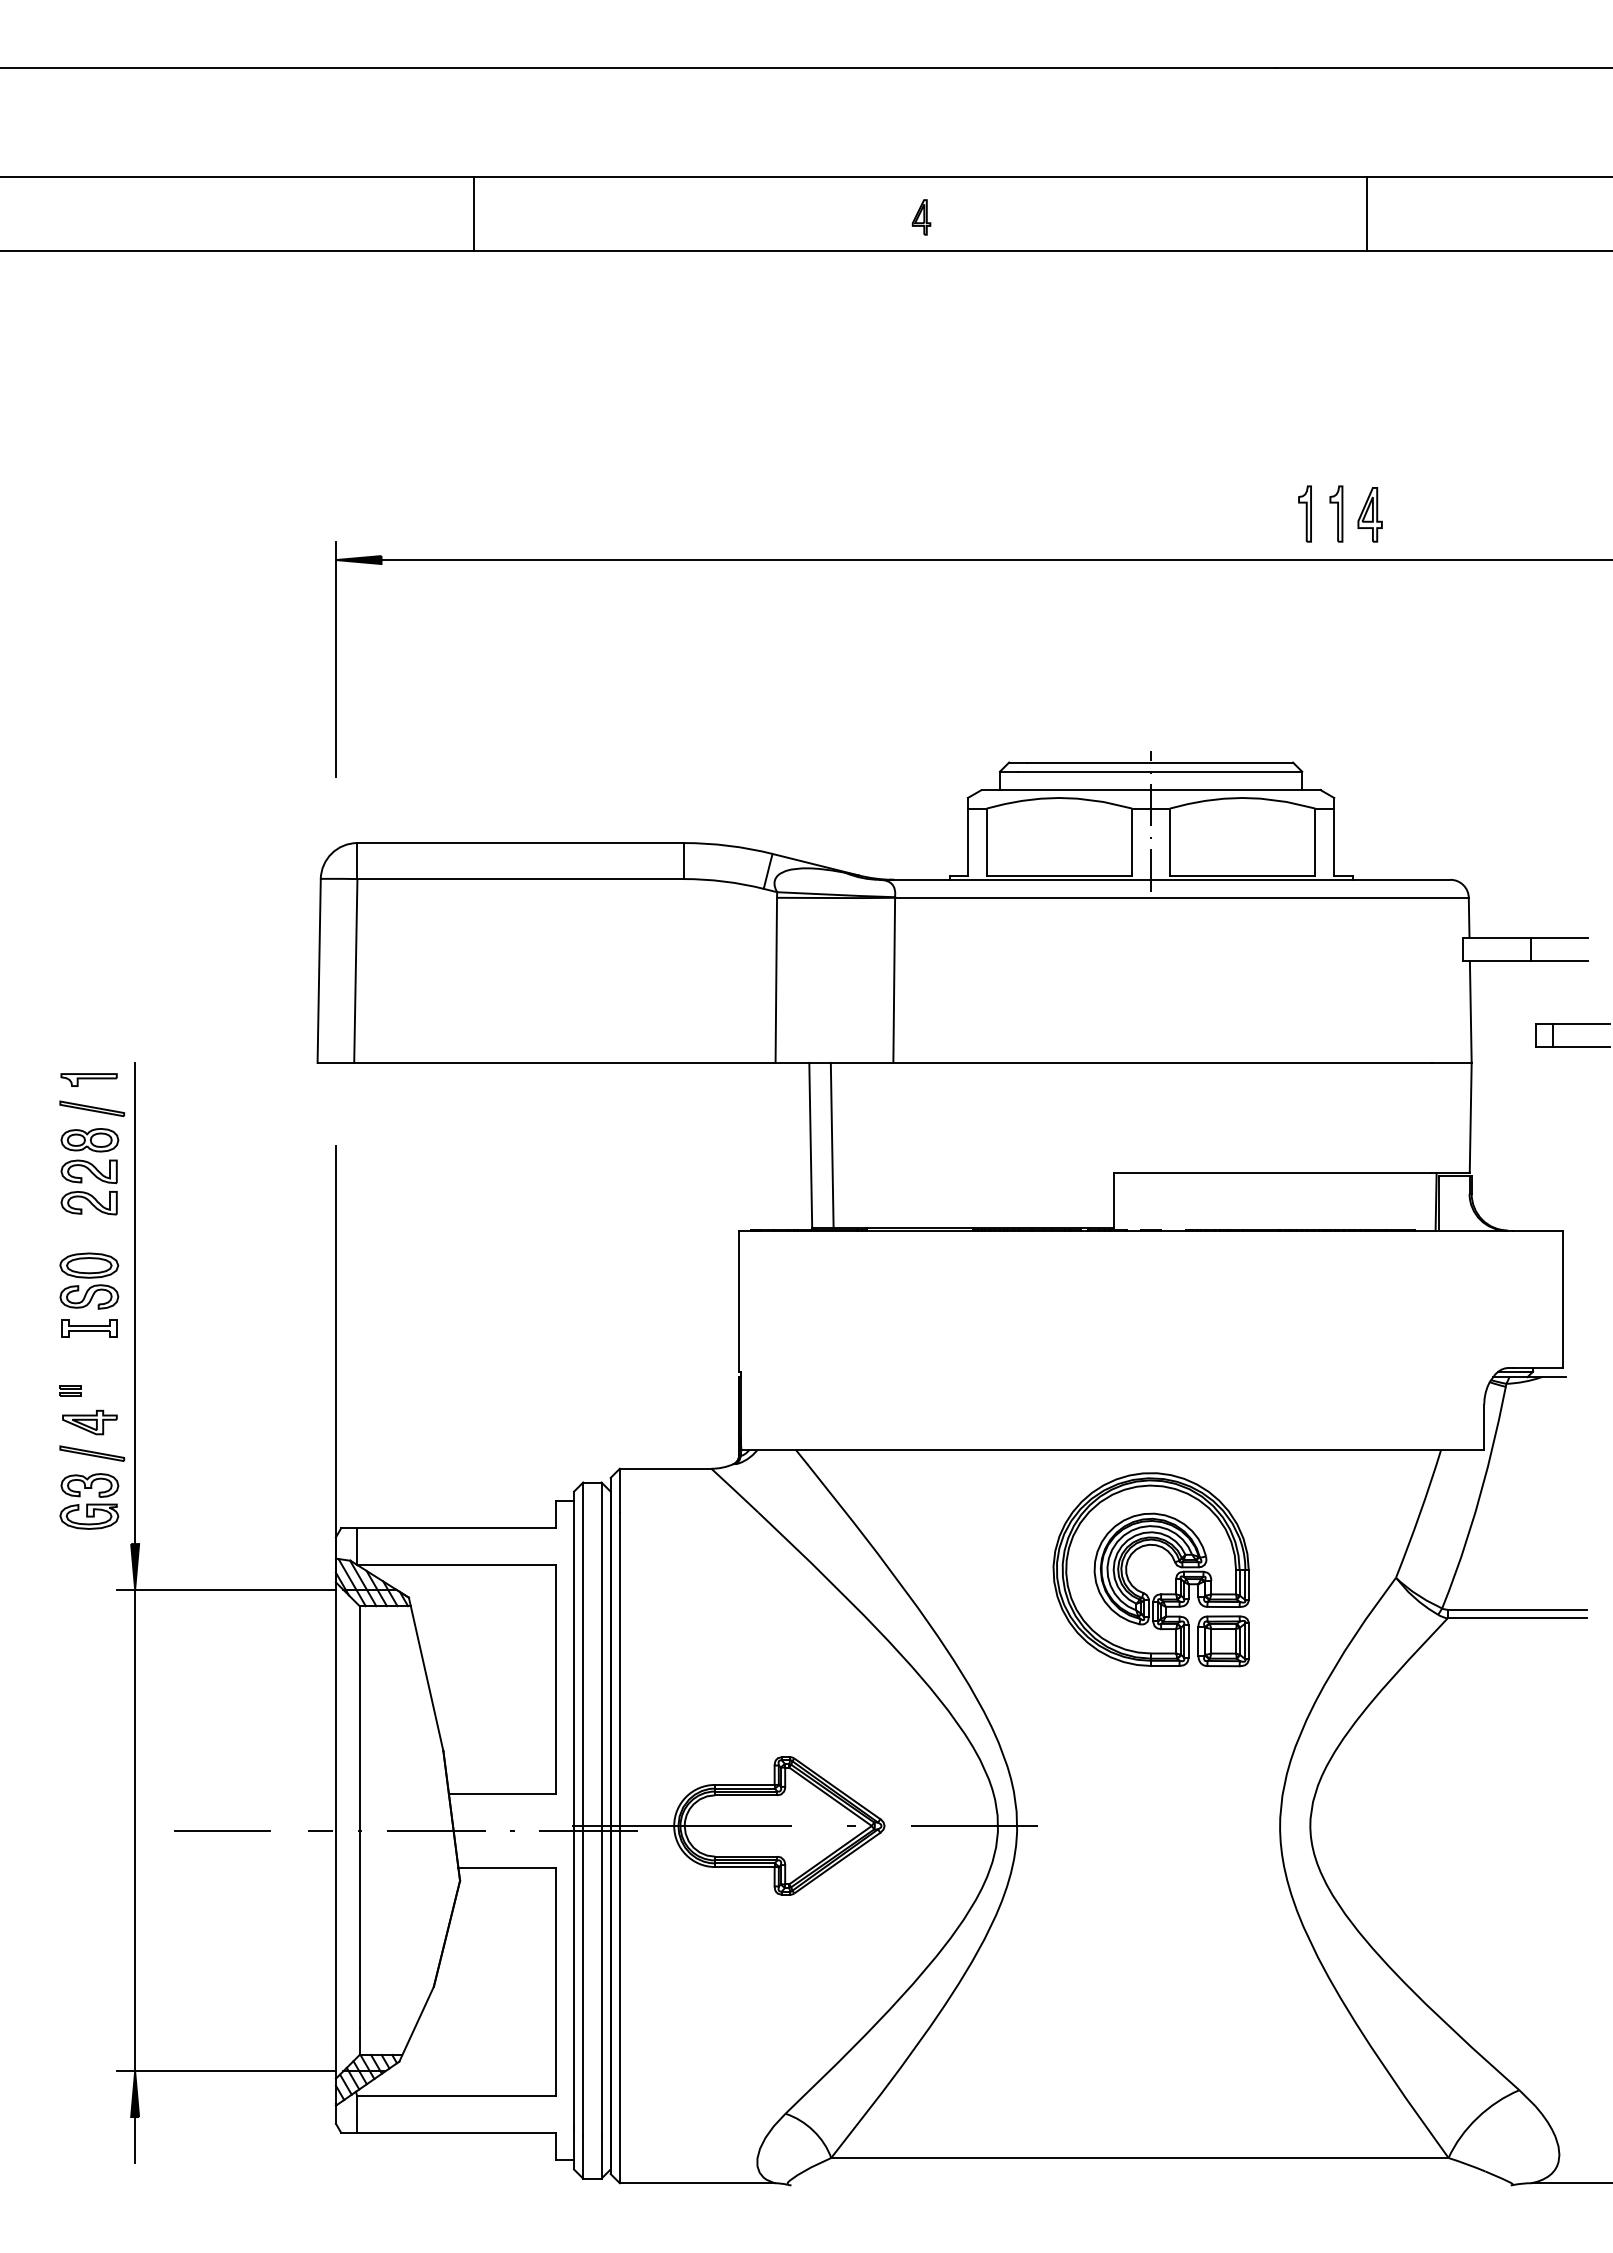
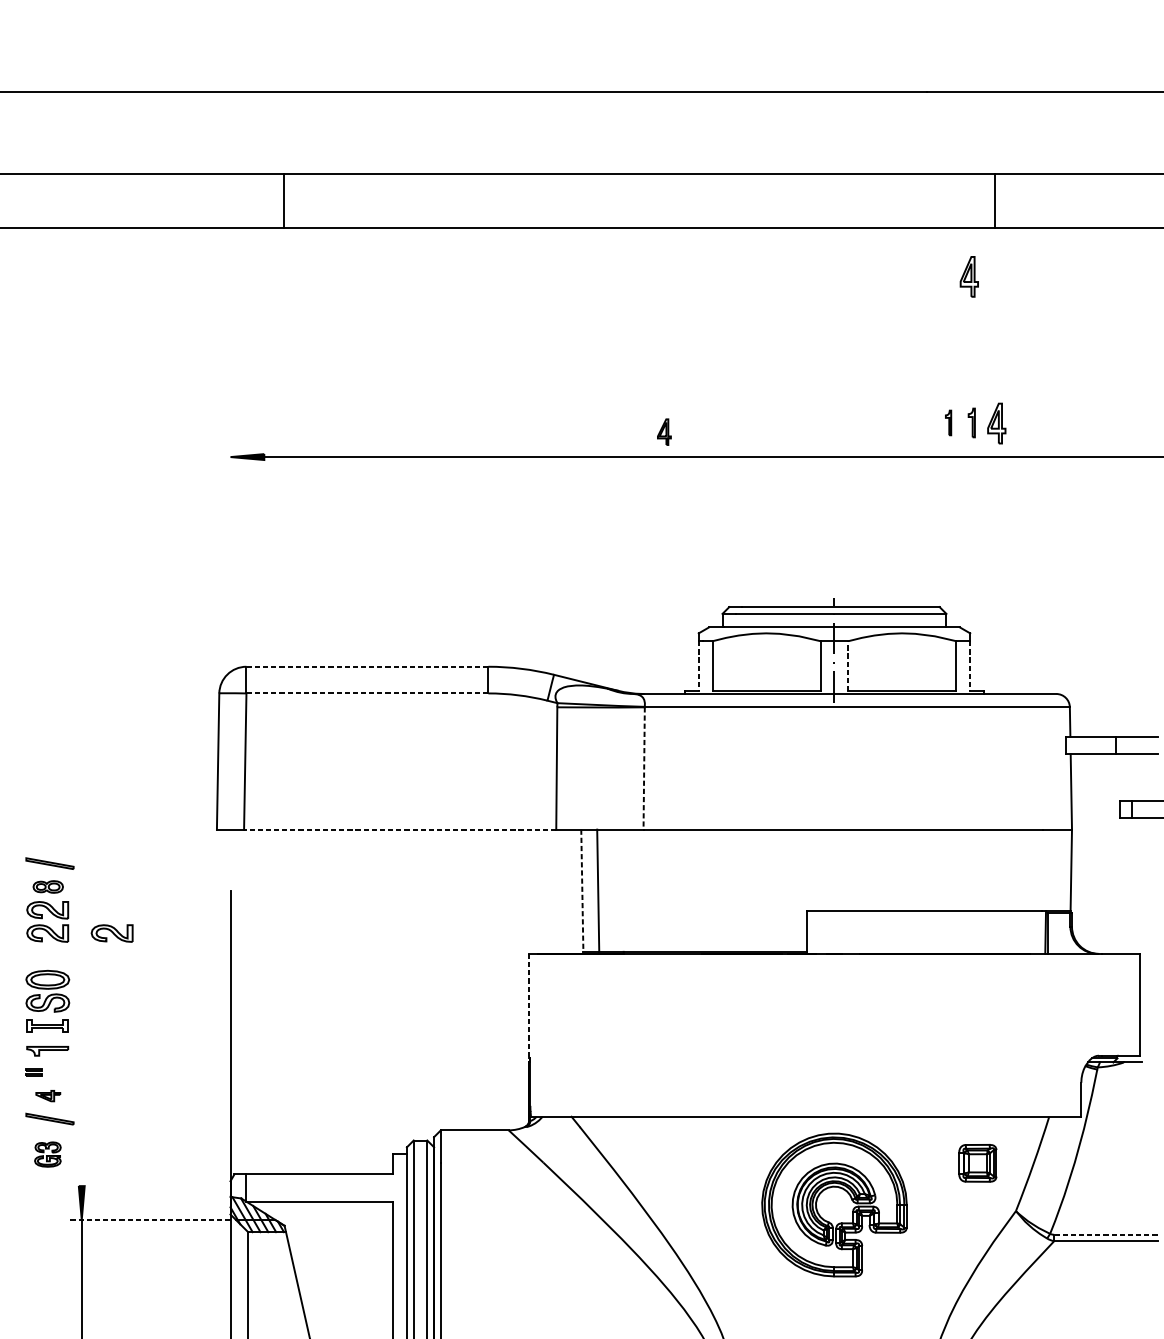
line: (474, 213) -> (283, 200), moved
part: (921, 217) -> (664, 432), moved
part: (1332, 316) -> (968, 276), added
part: (1304, 513) -> (948, 422), size x0.6
part: (1336, 513) -> (971, 422), size x0.7
line: (335, 658) -> (230, 530), removed
line: (967, 842) -> (698, 666), solid -> dashed
line: (1169, 842) -> (848, 666), solid -> dashed
line: (1334, 842) -> (970, 666), solid -> dashed
line: (520, 843) -> (367, 667), solid -> dashed
line: (520, 879) -> (367, 693), solid -> dashed
line: (894, 980) -> (644, 768), solid -> dashed
line: (564, 1062) -> (399, 829), solid -> dashed
part: (88, 1079) -> (47, 1050), moved
part: (89, 1140) -> (47, 887), size x0.7
line: (810, 1145) -> (582, 890), solid -> dashed
part: (175, 1203) -> (111, 933), added
line: (738, 1301) -> (528, 1006), solid -> dashed
line: (135, 1303) -> (82, 1007), removed
part: (89, 1422) -> (47, 1096), size x0.6
part: (89, 1501) -> (47, 1154), size x0.6
line: (226, 1589) -> (149, 1219), solid -> dashed
line: (1517, 1609) -> (1105, 1234), solid -> dashed
part: (1223, 1641) -> (977, 1163), moved

